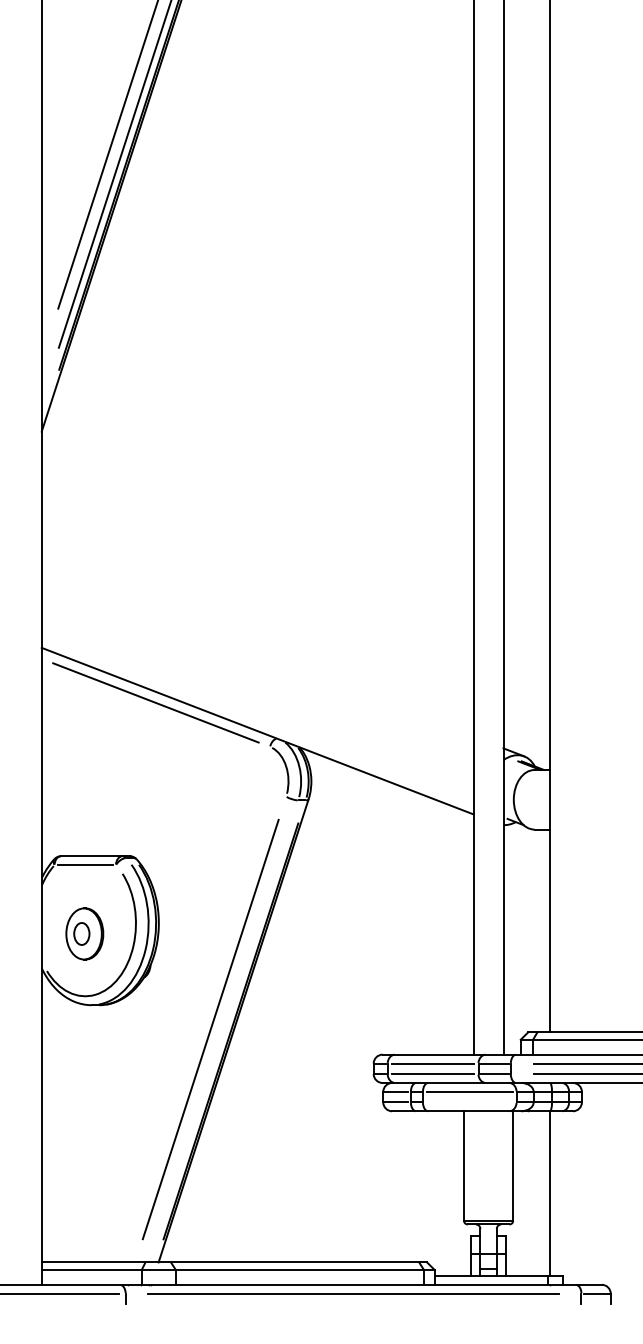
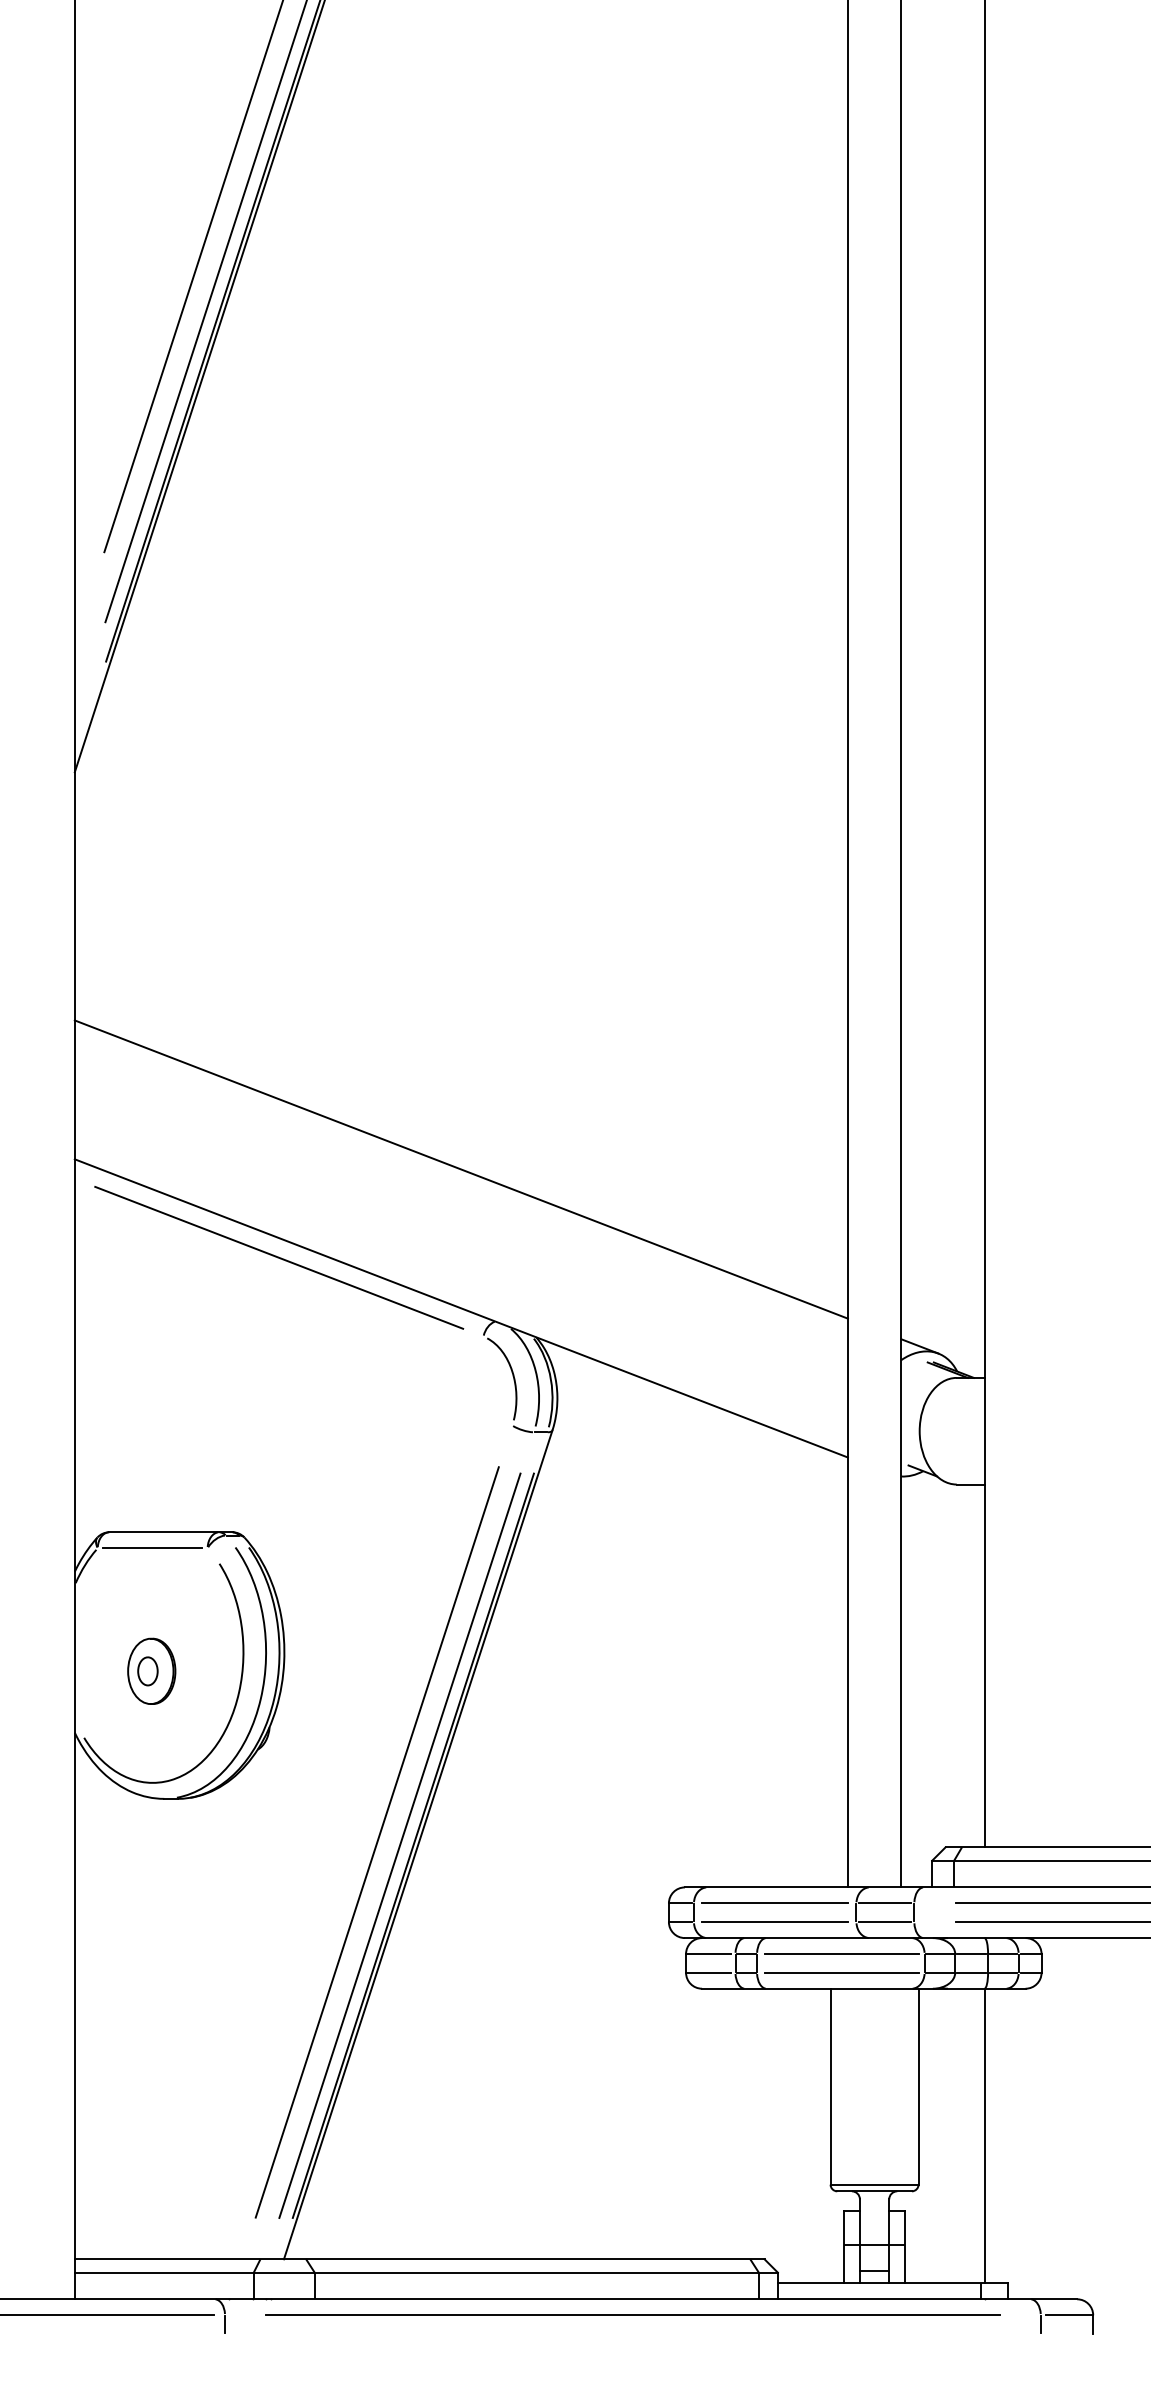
line: (257, 653) -> (460, 1169), added
part: (84, 933) -> (151, 1670), size x0.71
line: (223, 1031) -> (400, 1845), added
line: (470, 1102) -> (842, 1973), added

